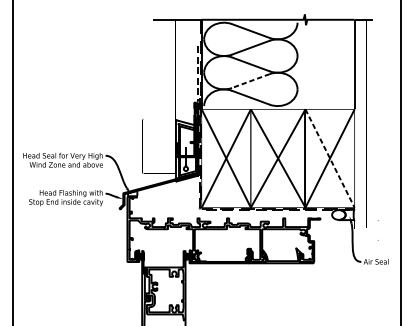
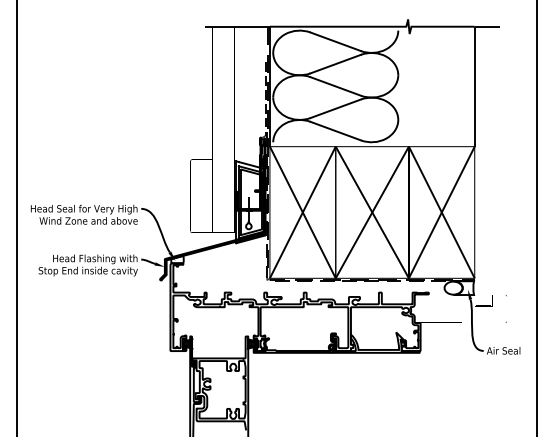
line: (250, 80) -> (335, 108), dashed -> solid
line: (329, 158) -> (441, 212), dashed -> solid

